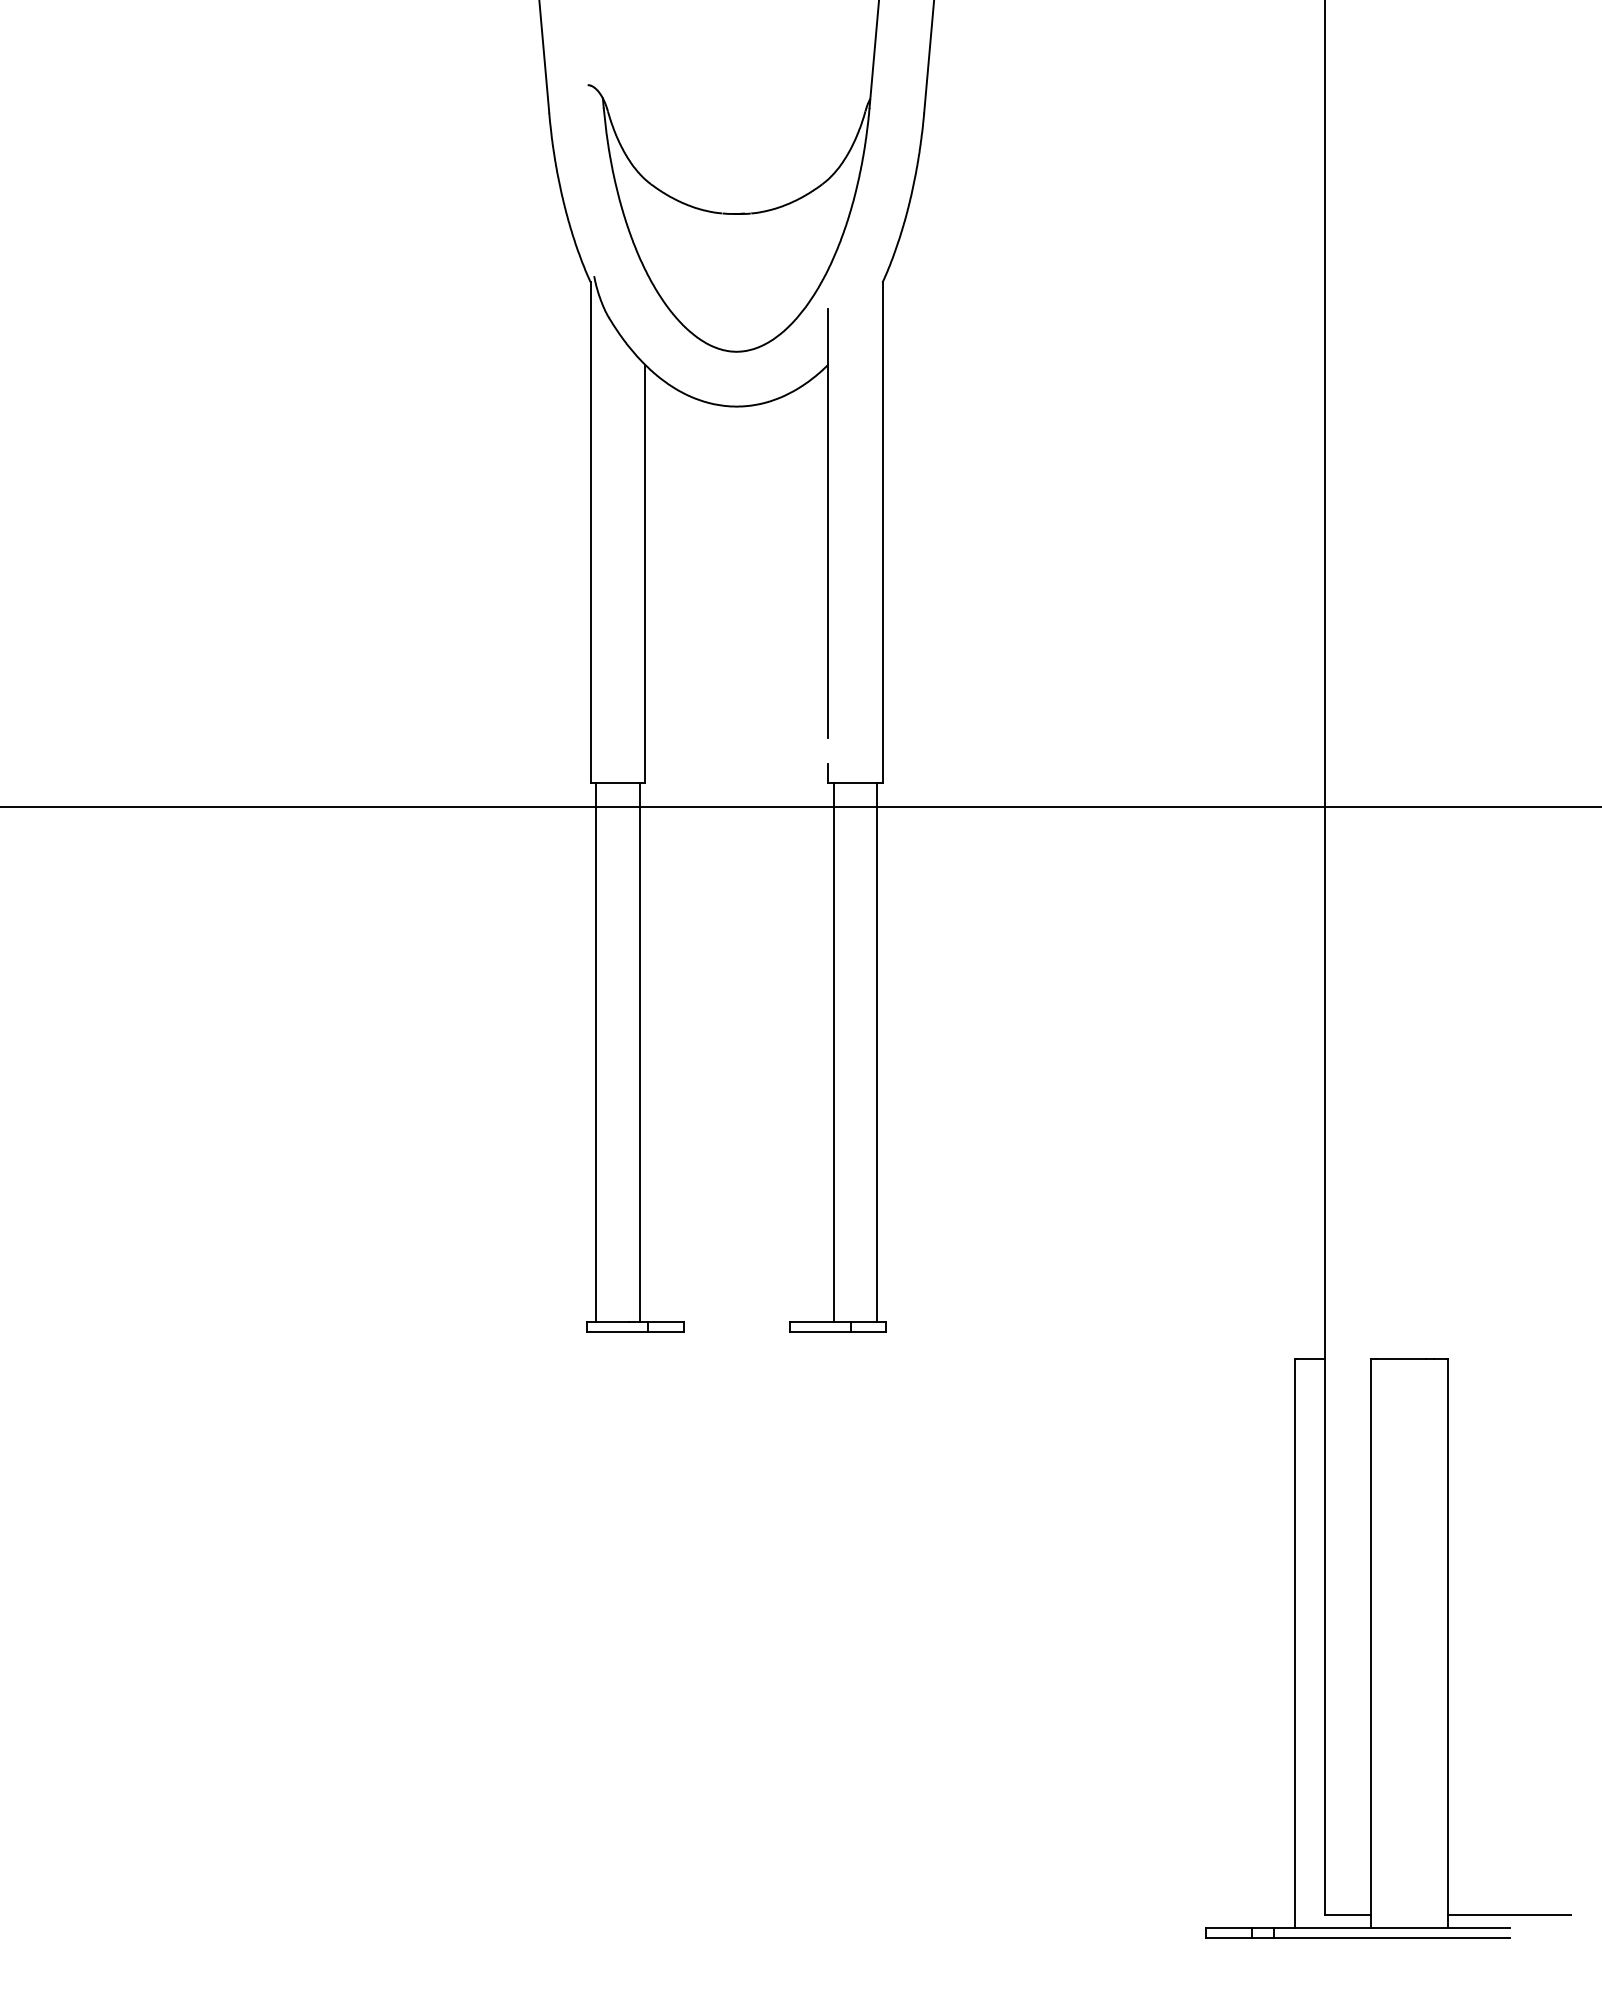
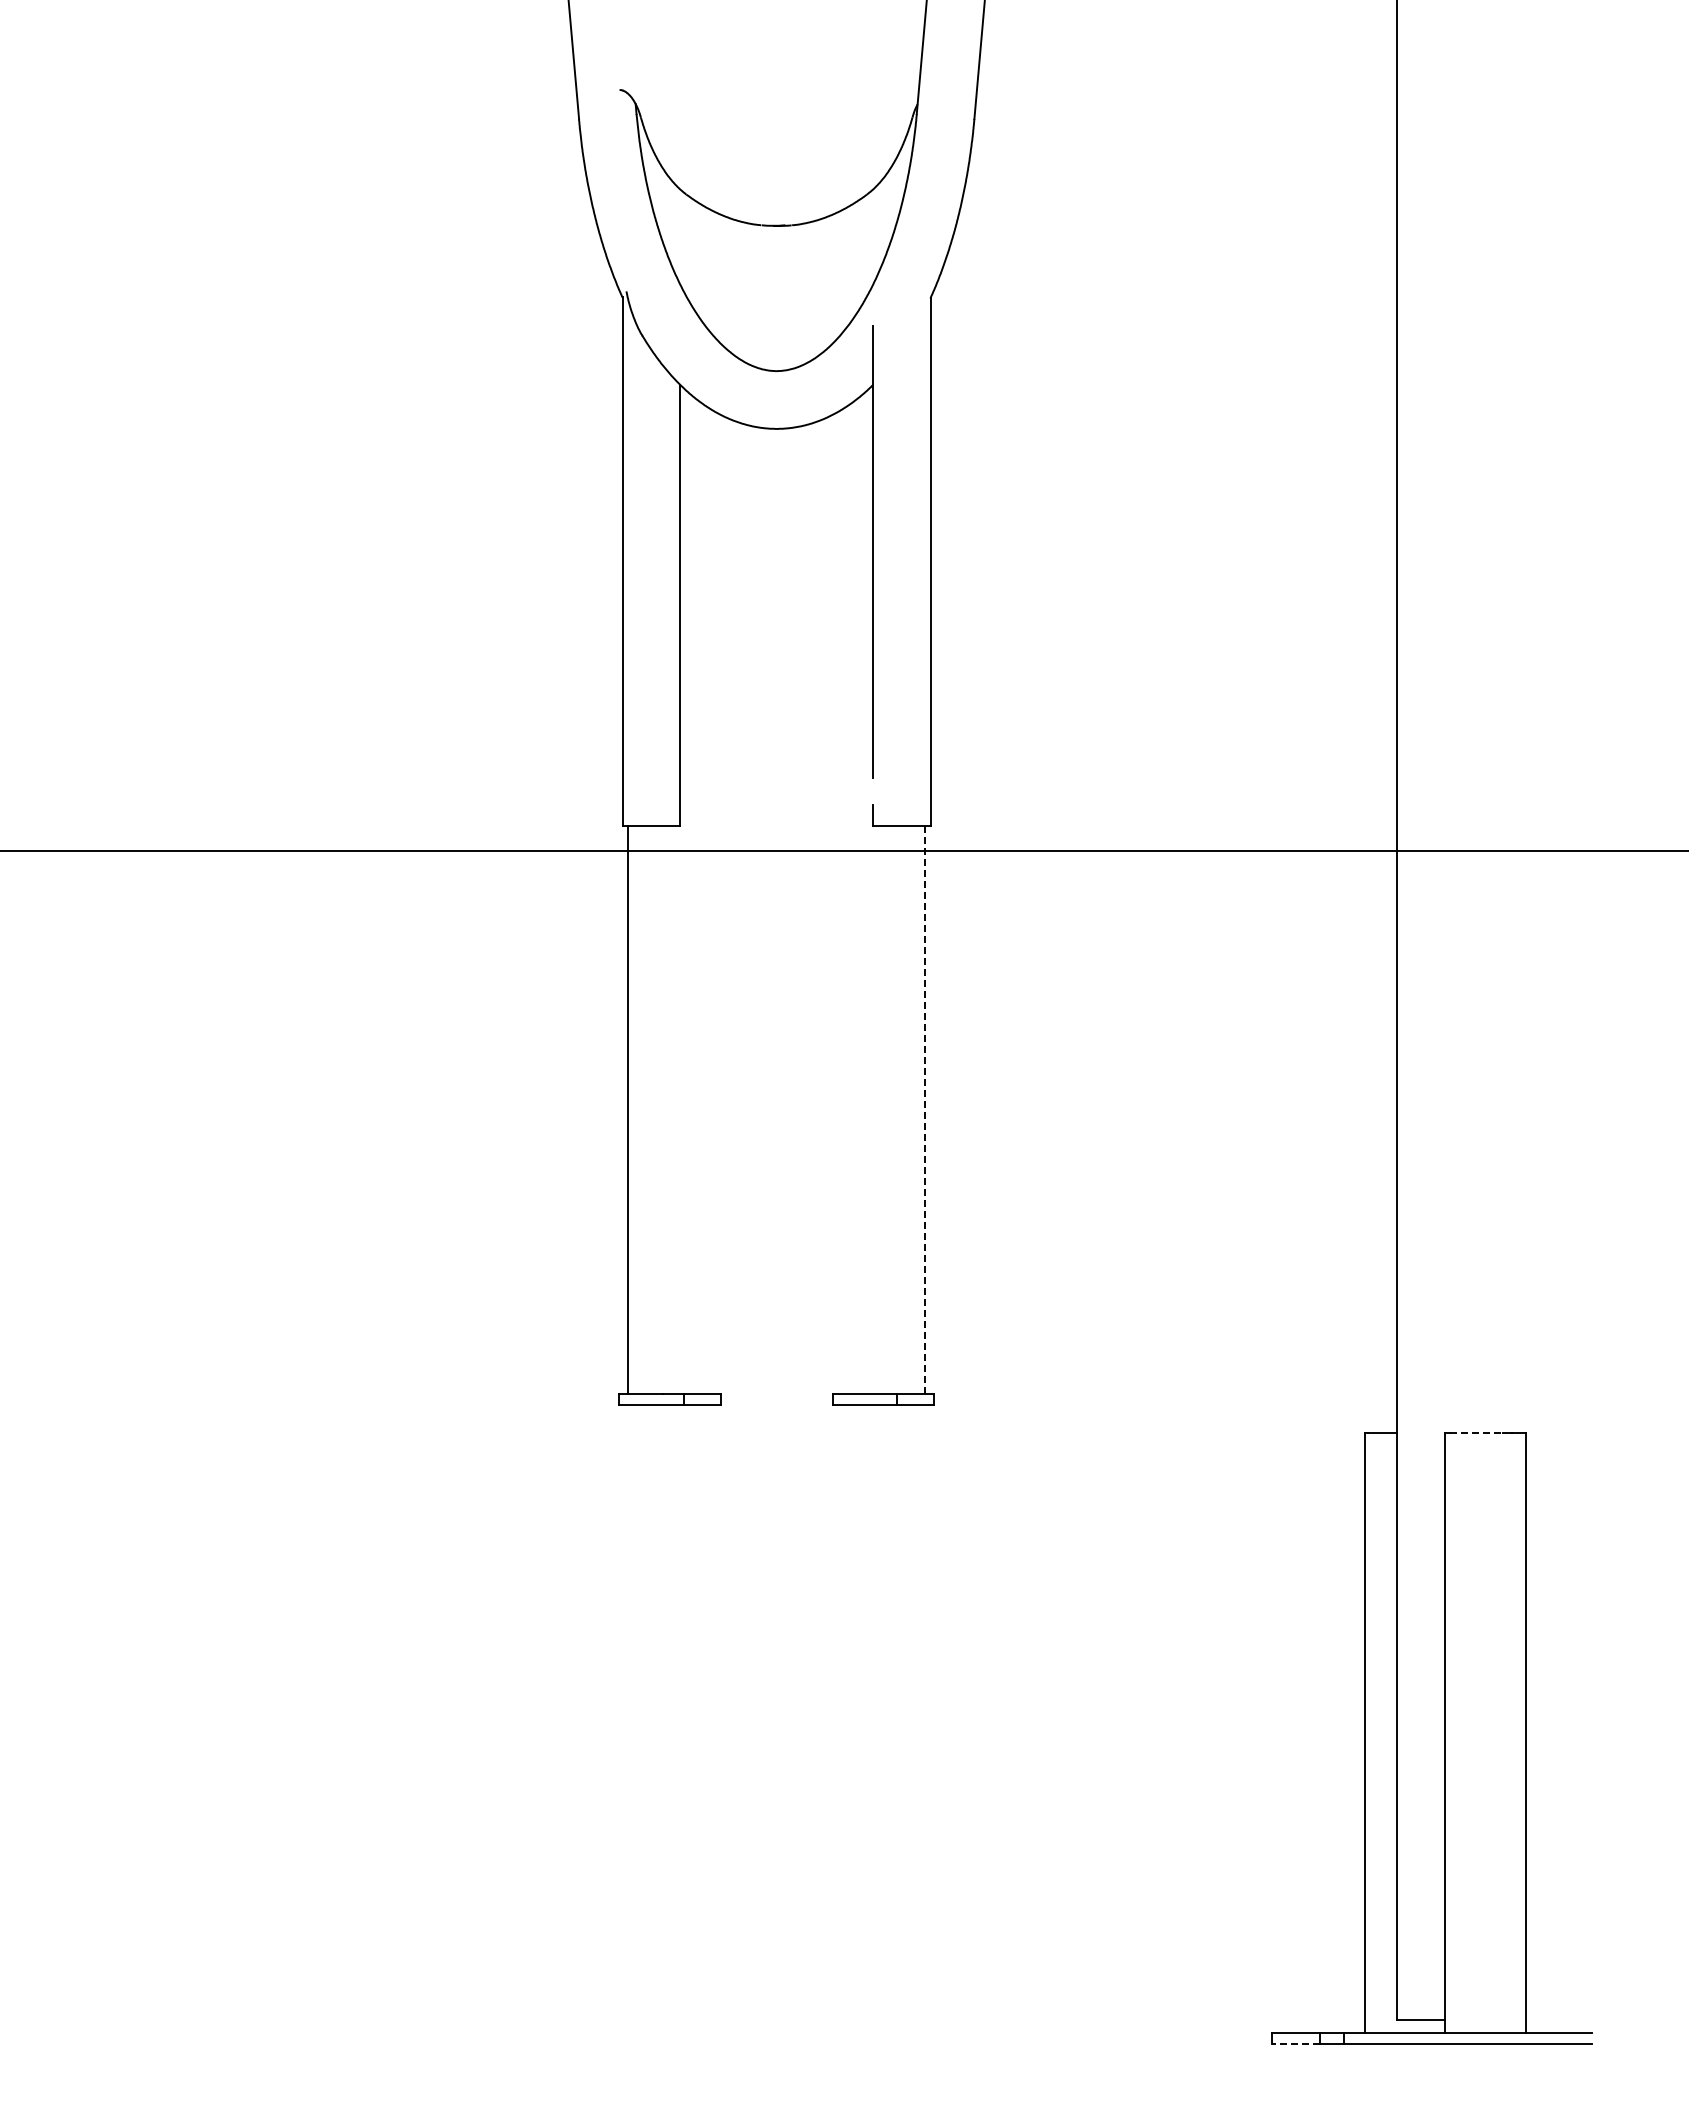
line: (639, 1052) -> (674, 1109), removed
line: (833, 1052) -> (878, 1109), removed
line: (877, 1052) -> (925, 1109), solid -> dashed
line: (1401, 1358) -> (1477, 1432), solid -> dashed
line: (1509, 1915) -> (1591, 2019), removed
line: (1228, 1938) -> (1295, 2043), solid -> dashed

